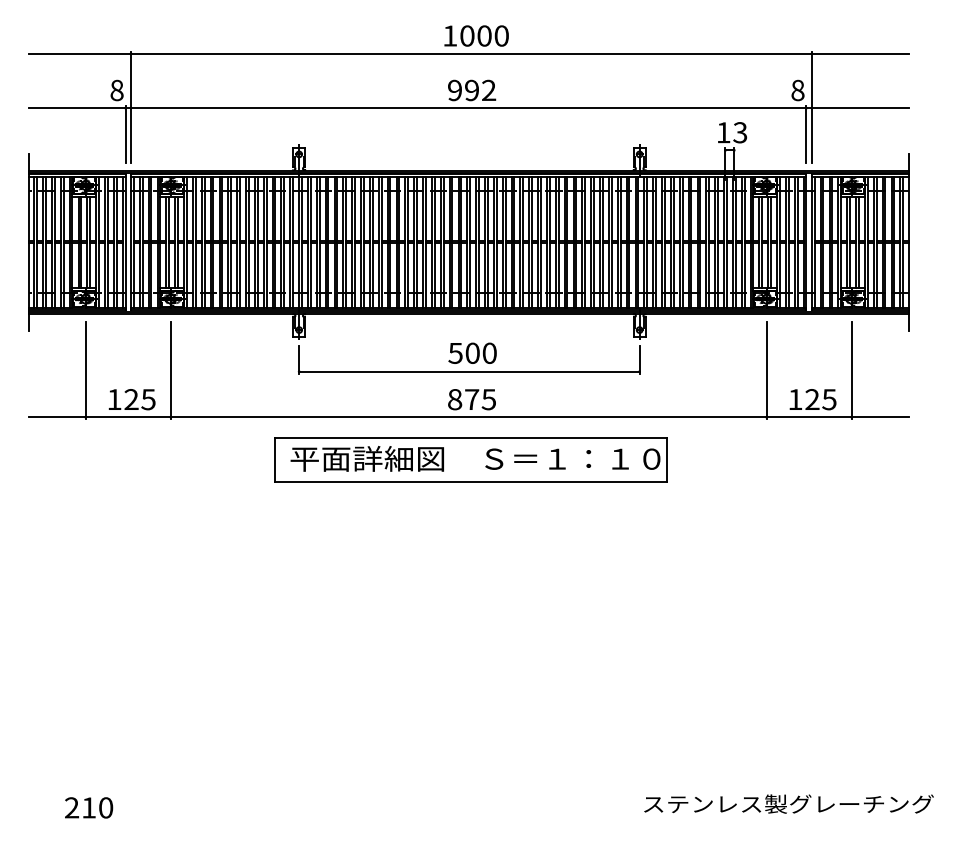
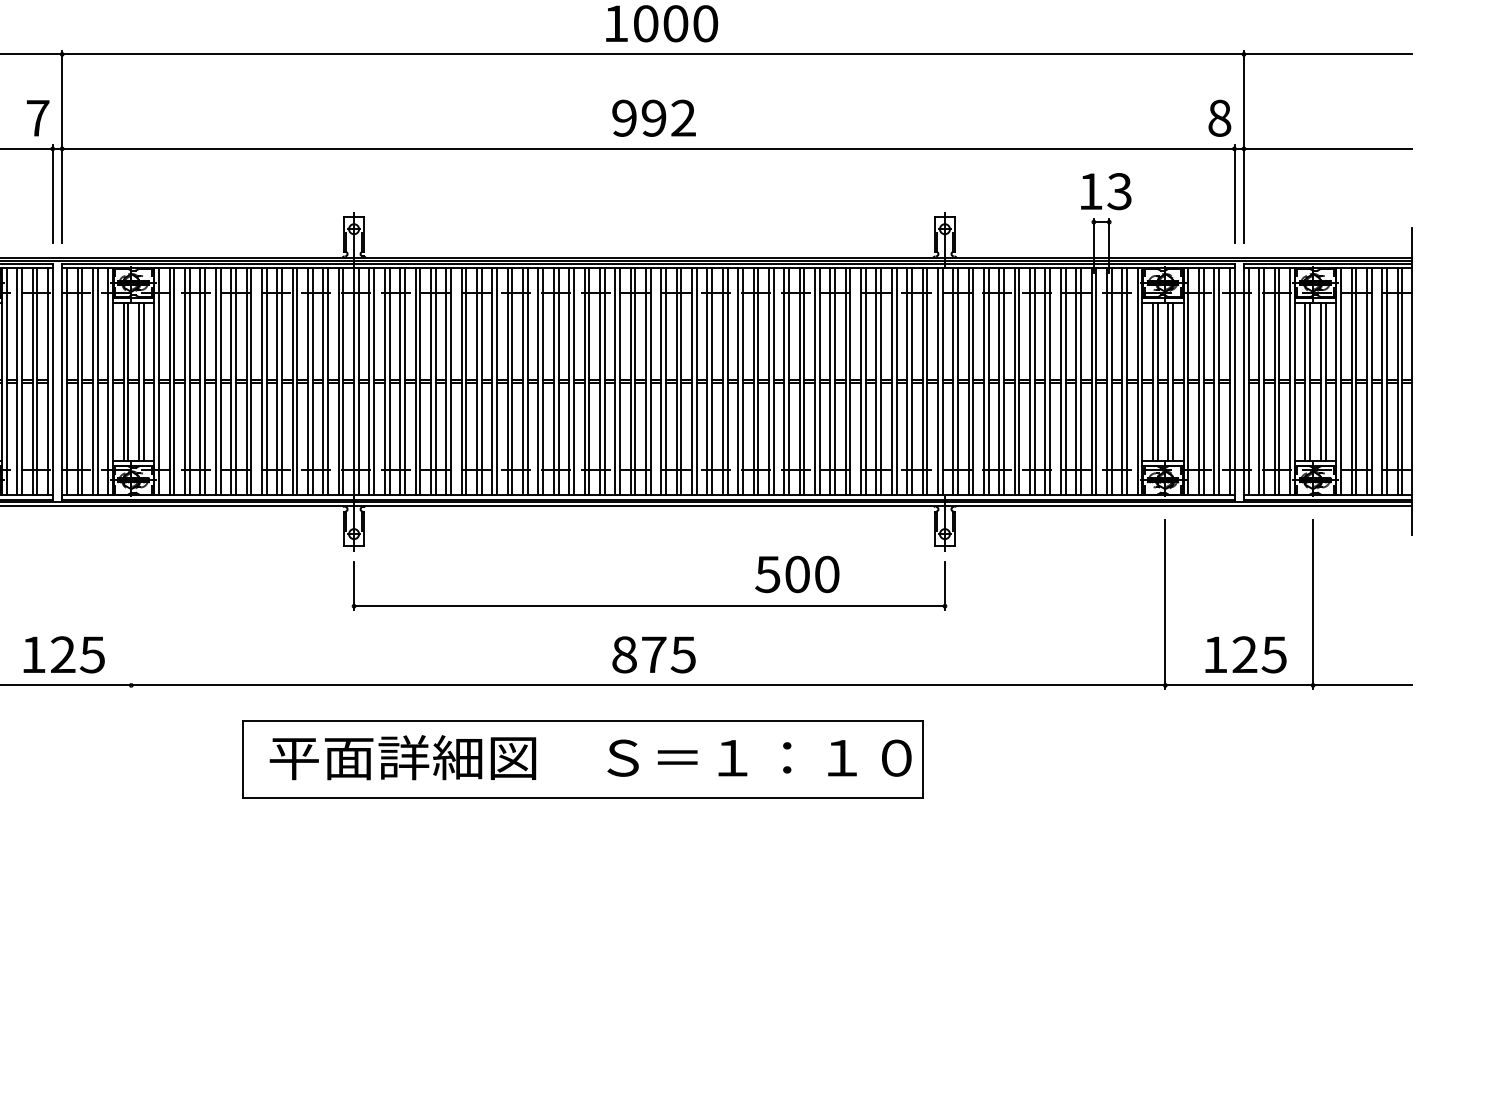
text: (116, 90) -> (36, 118), 8 -> 7
text: (472, 352) -> (797, 573), moved
line: (170, 370) -> (130, 604), removed
part: (470, 459) -> (581, 758), moved

